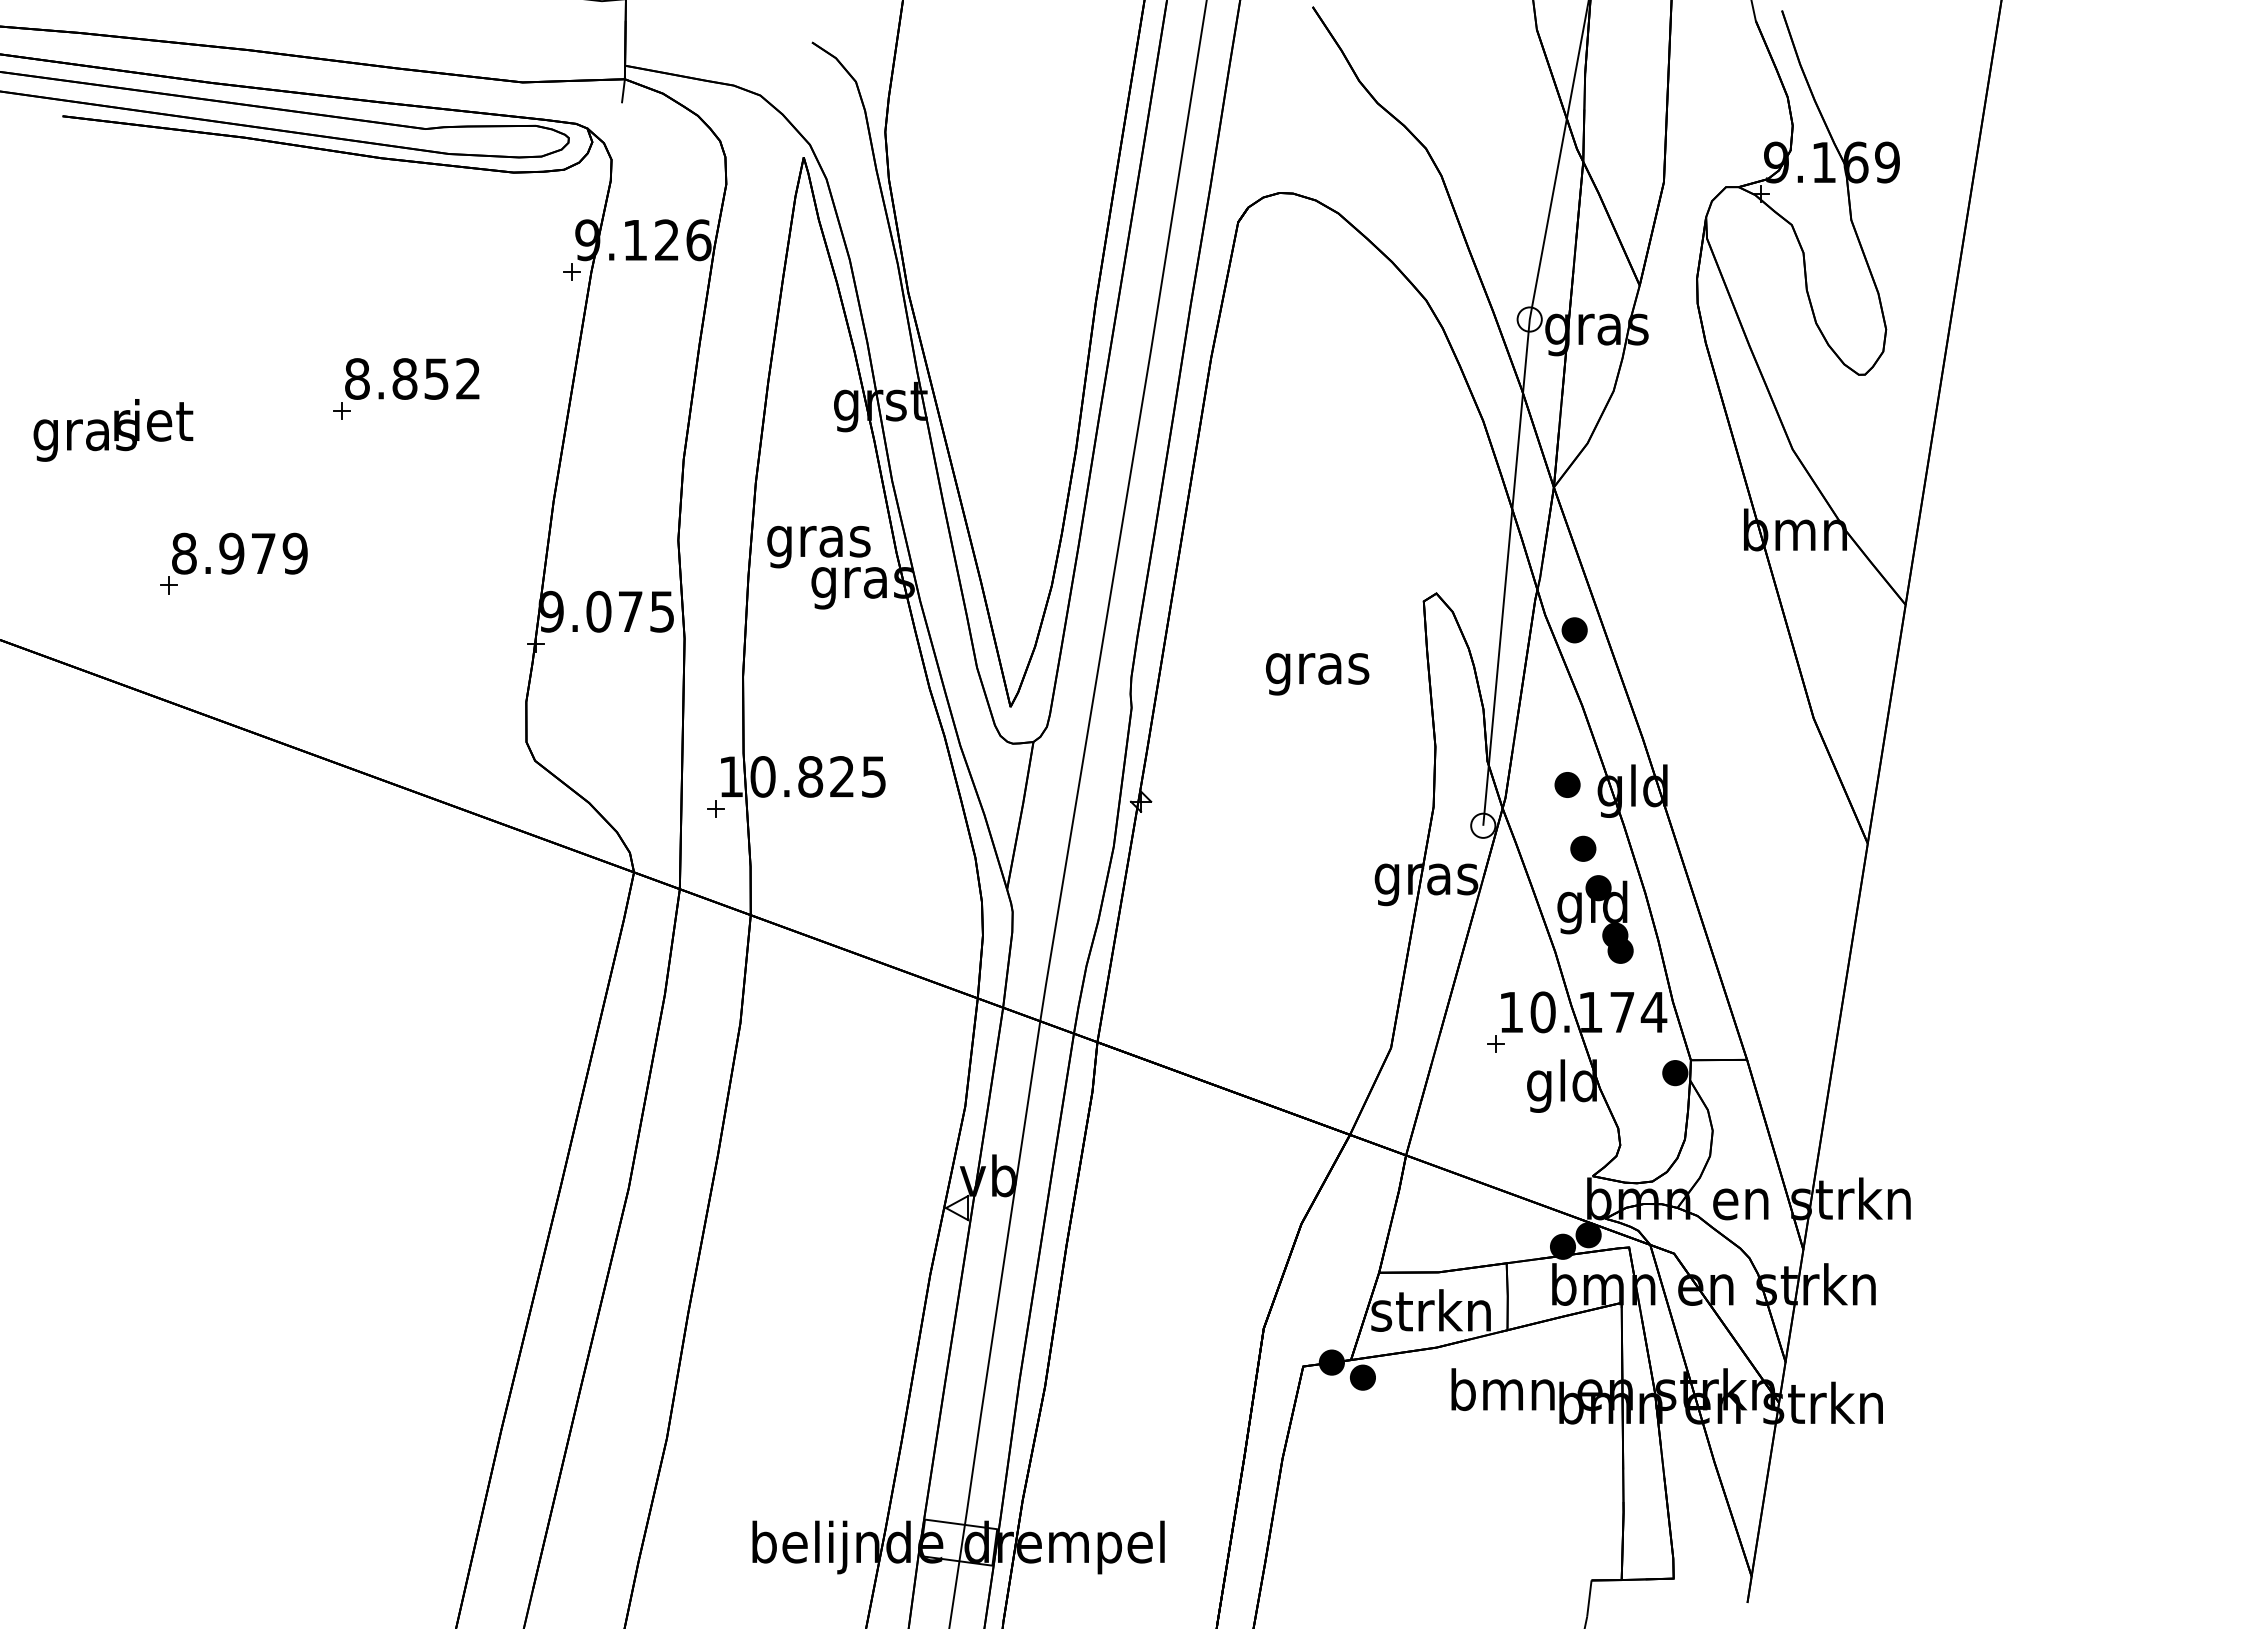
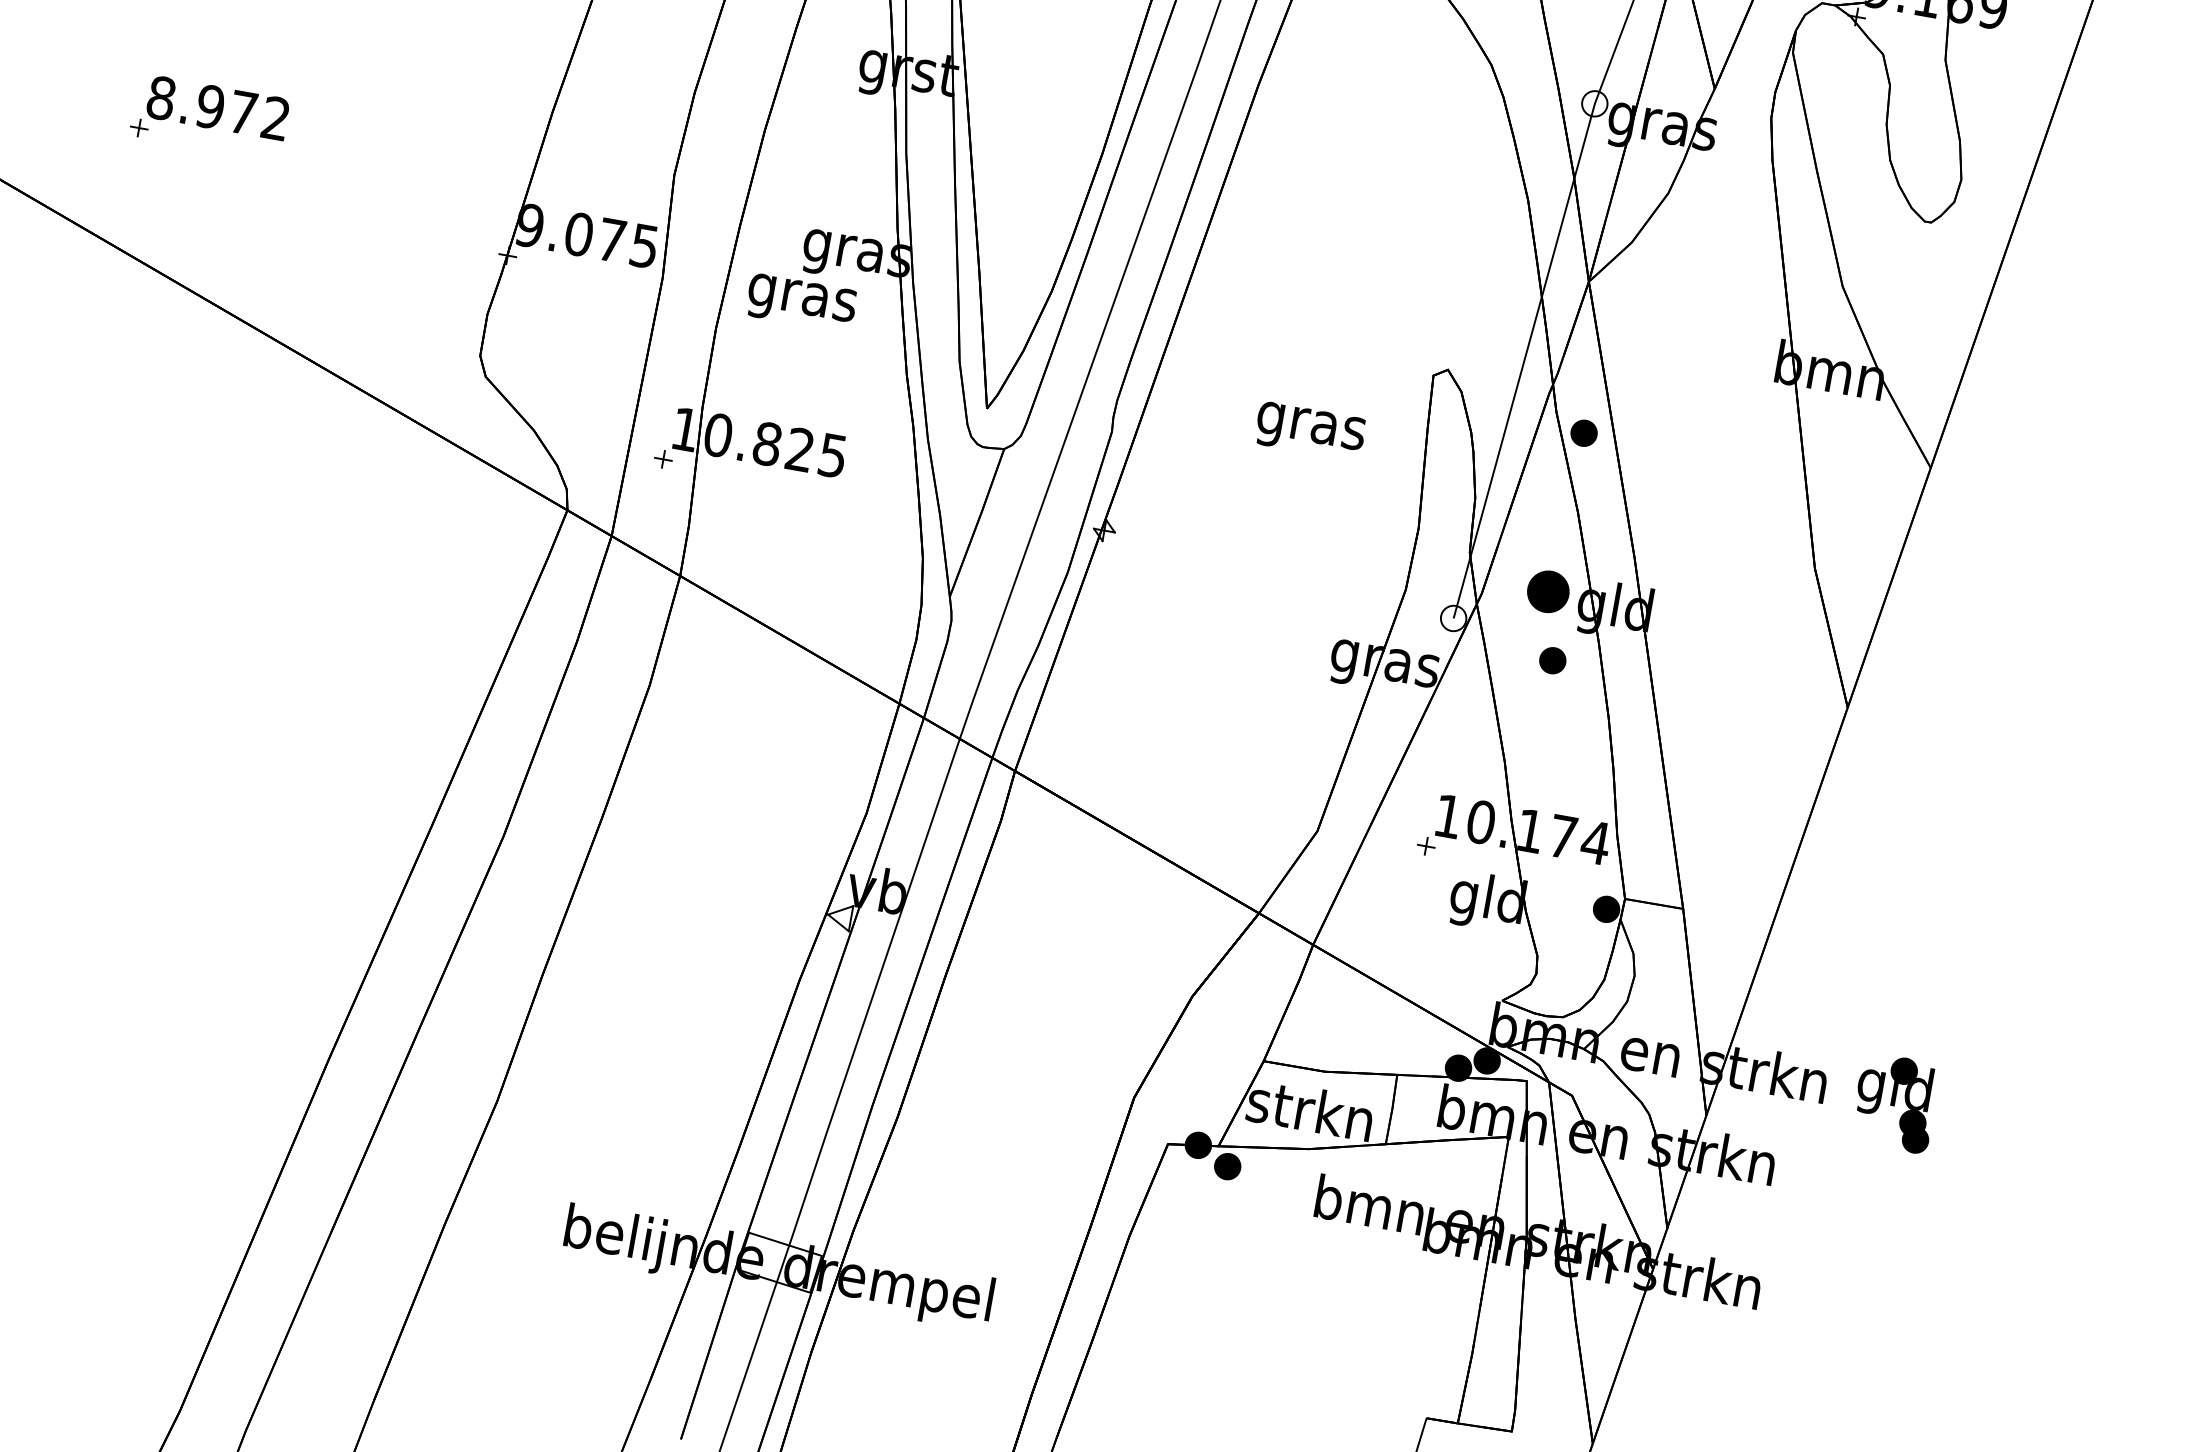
text: (818, 546) -> (801, 302), moved
text: (294, 553) -> (275, 118), 8.979 -> 8.972
part: (1567, 784) -> (1548, 591), size x1.6
part: (1595, 919) -> (1895, 1103), moved

